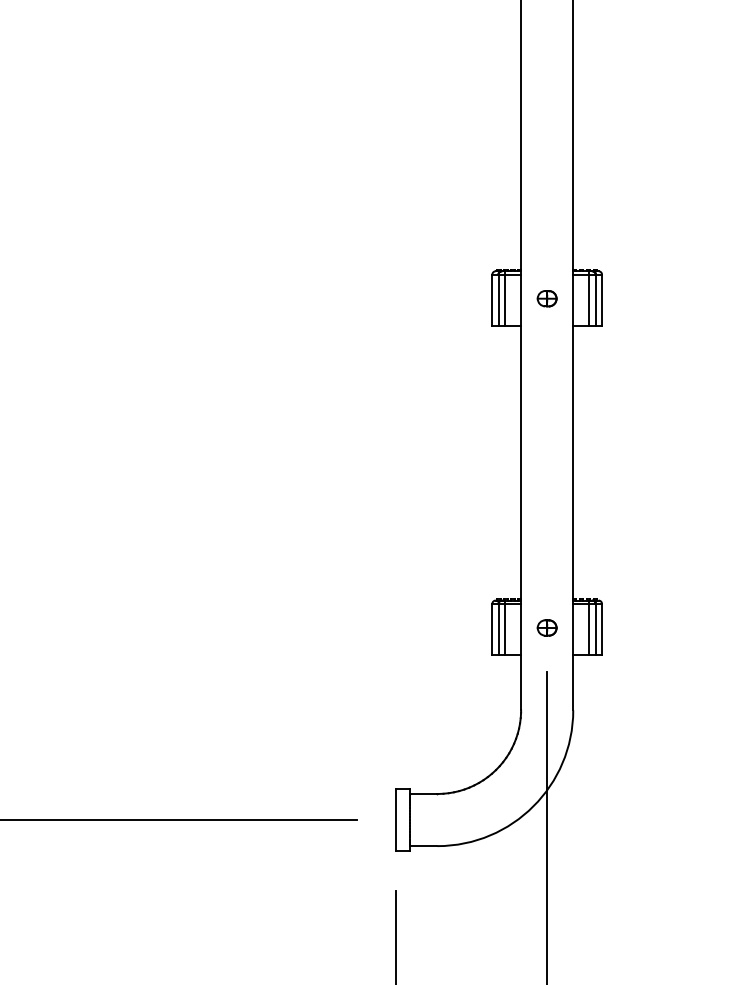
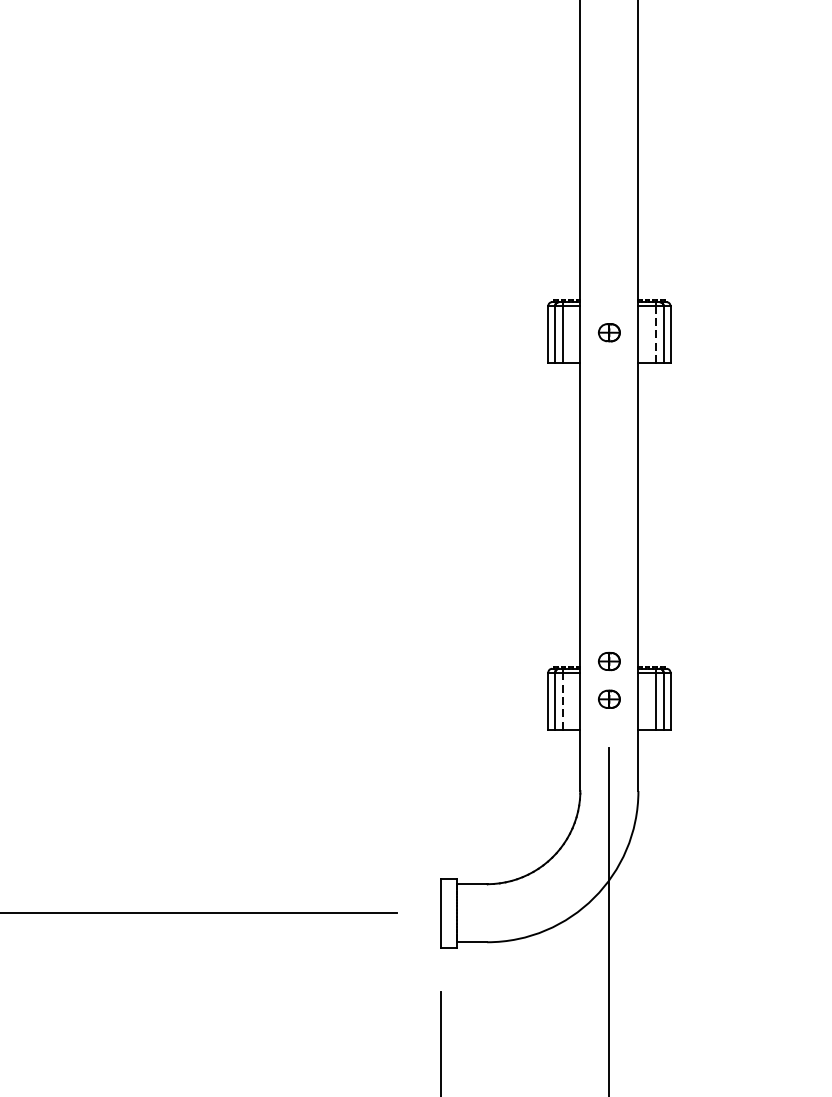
line: (589, 300) -> (656, 334), solid -> dashed
part: (546, 593) -> (608, 660), added
line: (505, 629) -> (562, 701), solid -> dashed

